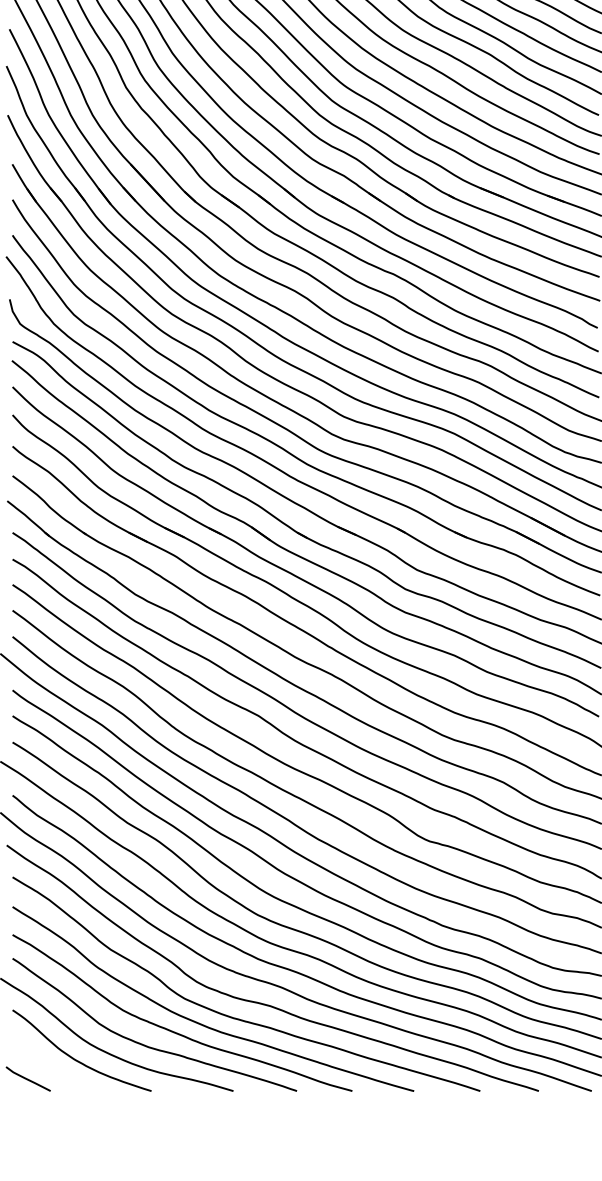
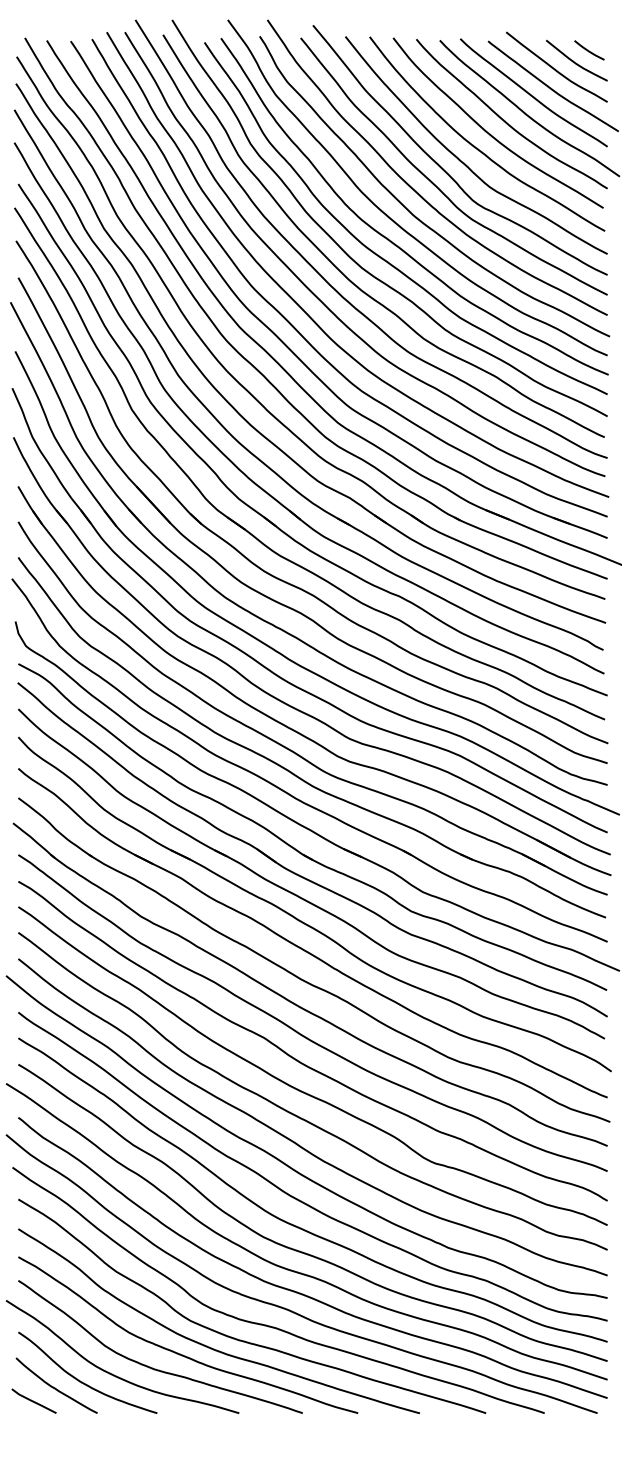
curve: (49, 1065) -> (55, 1387), added

